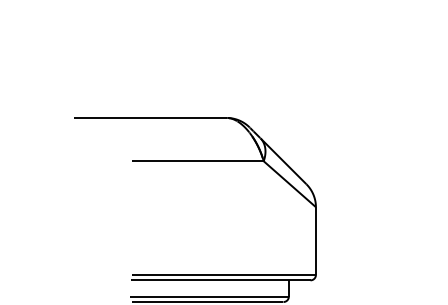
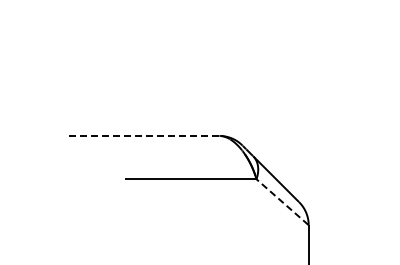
line: (150, 117) -> (143, 135), solid -> dashed
line: (289, 184) -> (282, 202), solid -> dashed

